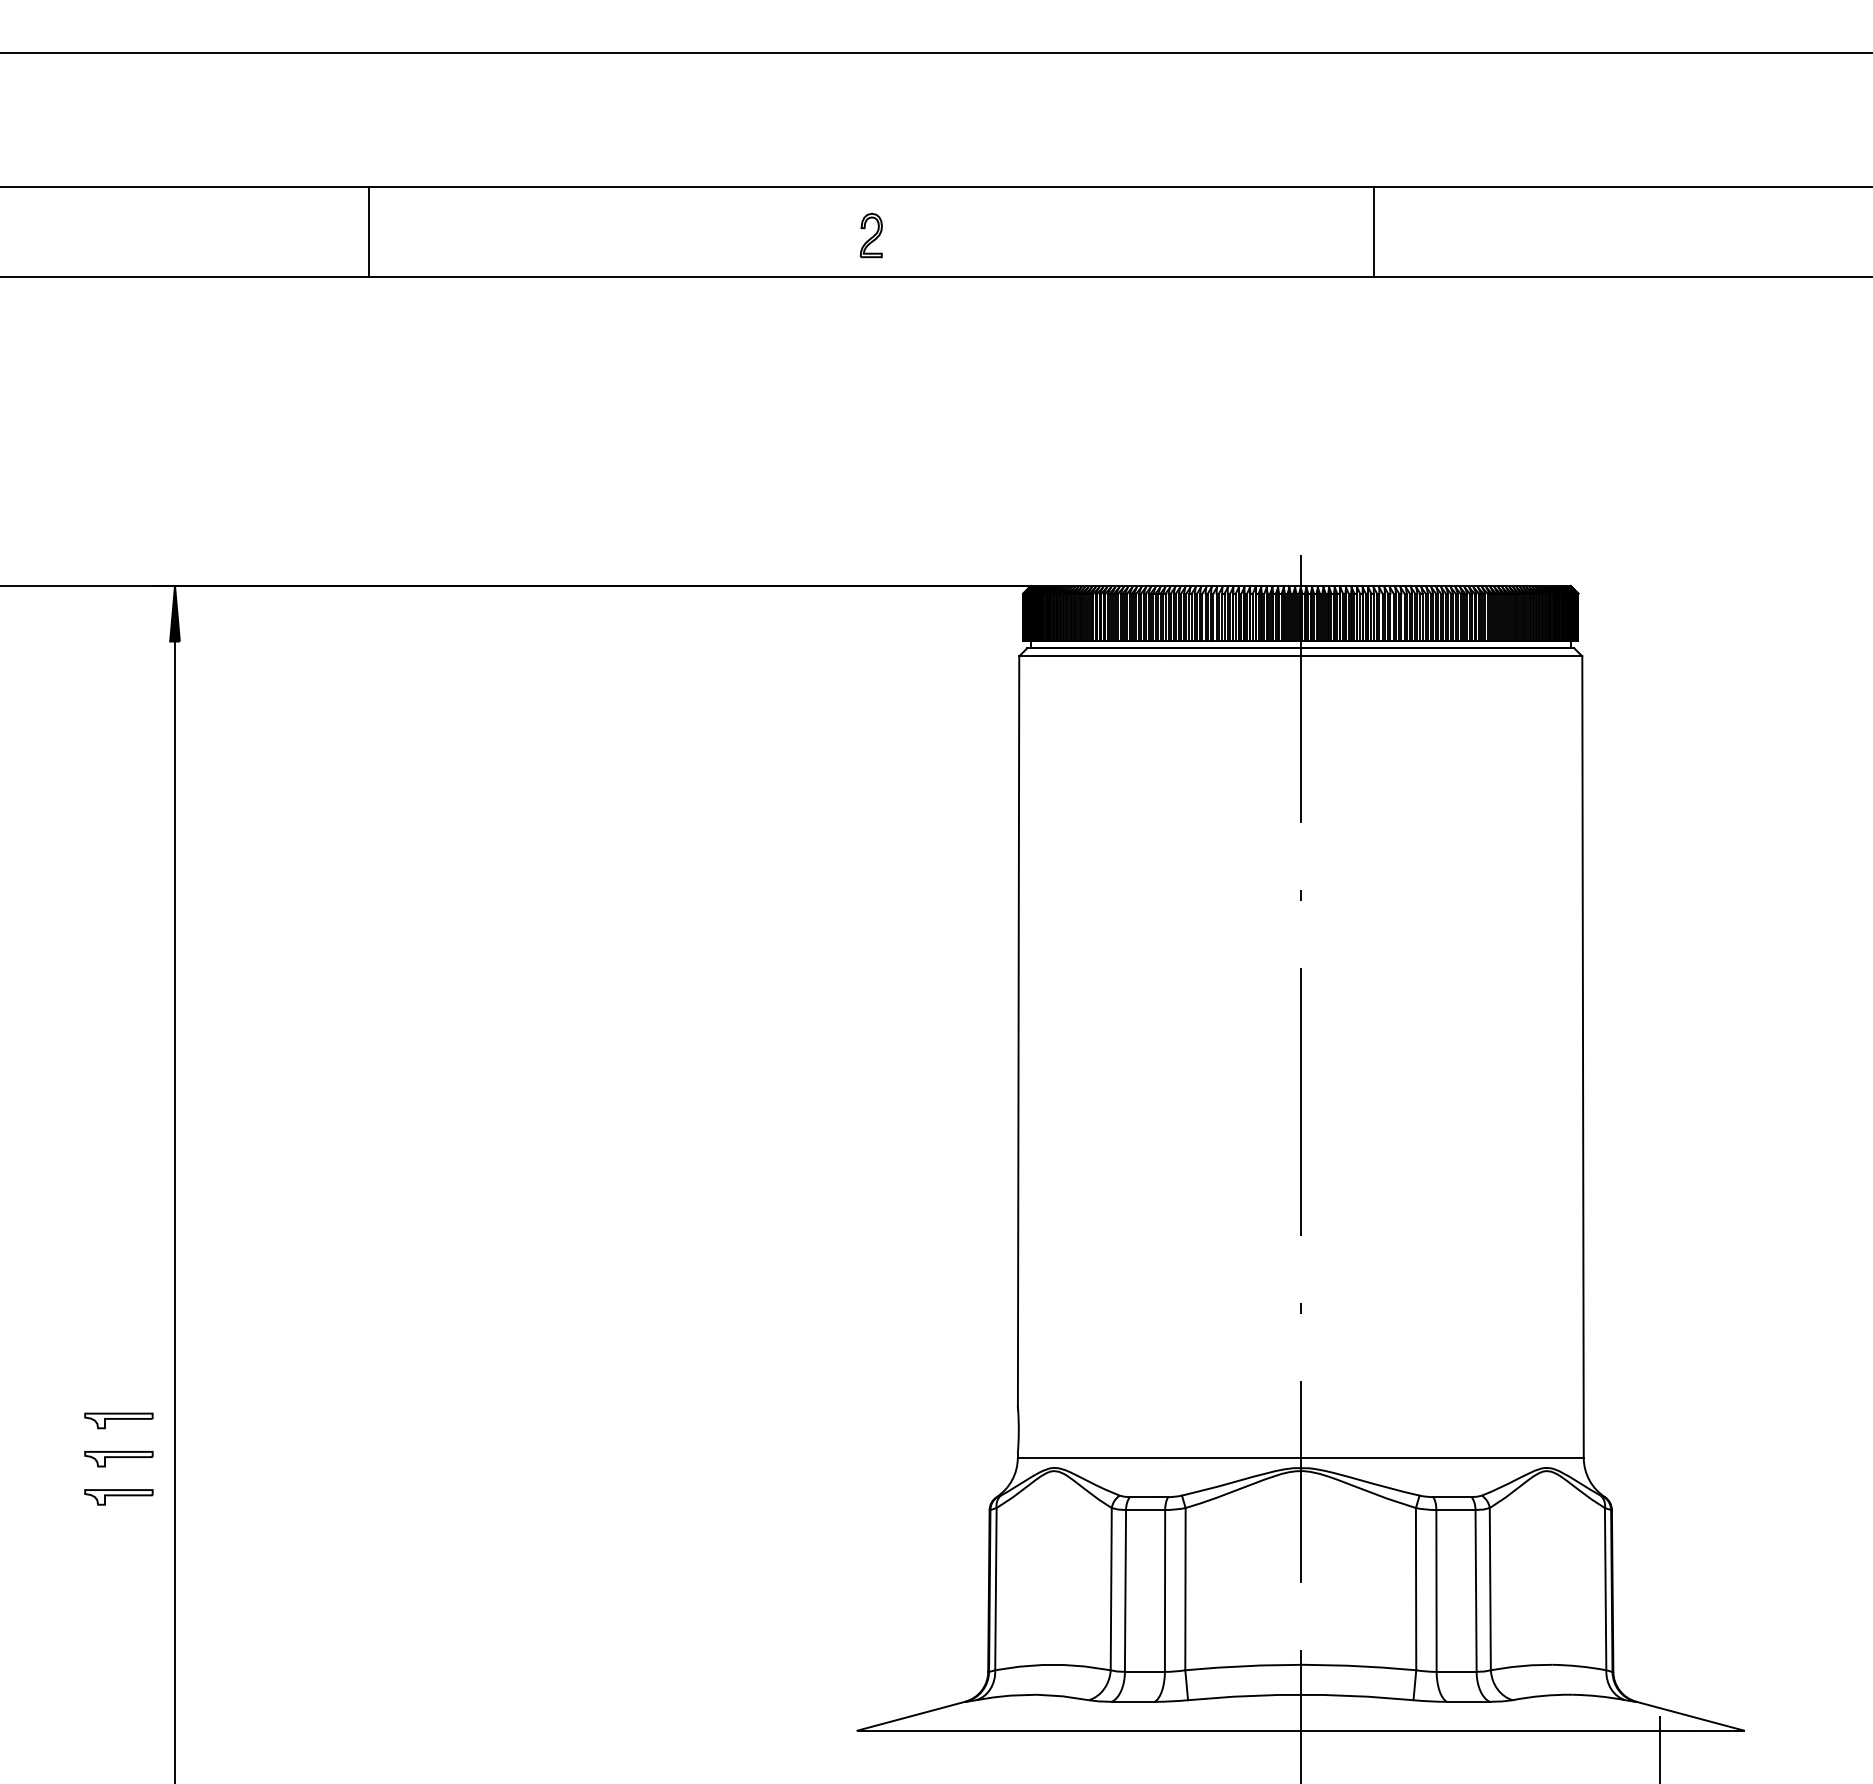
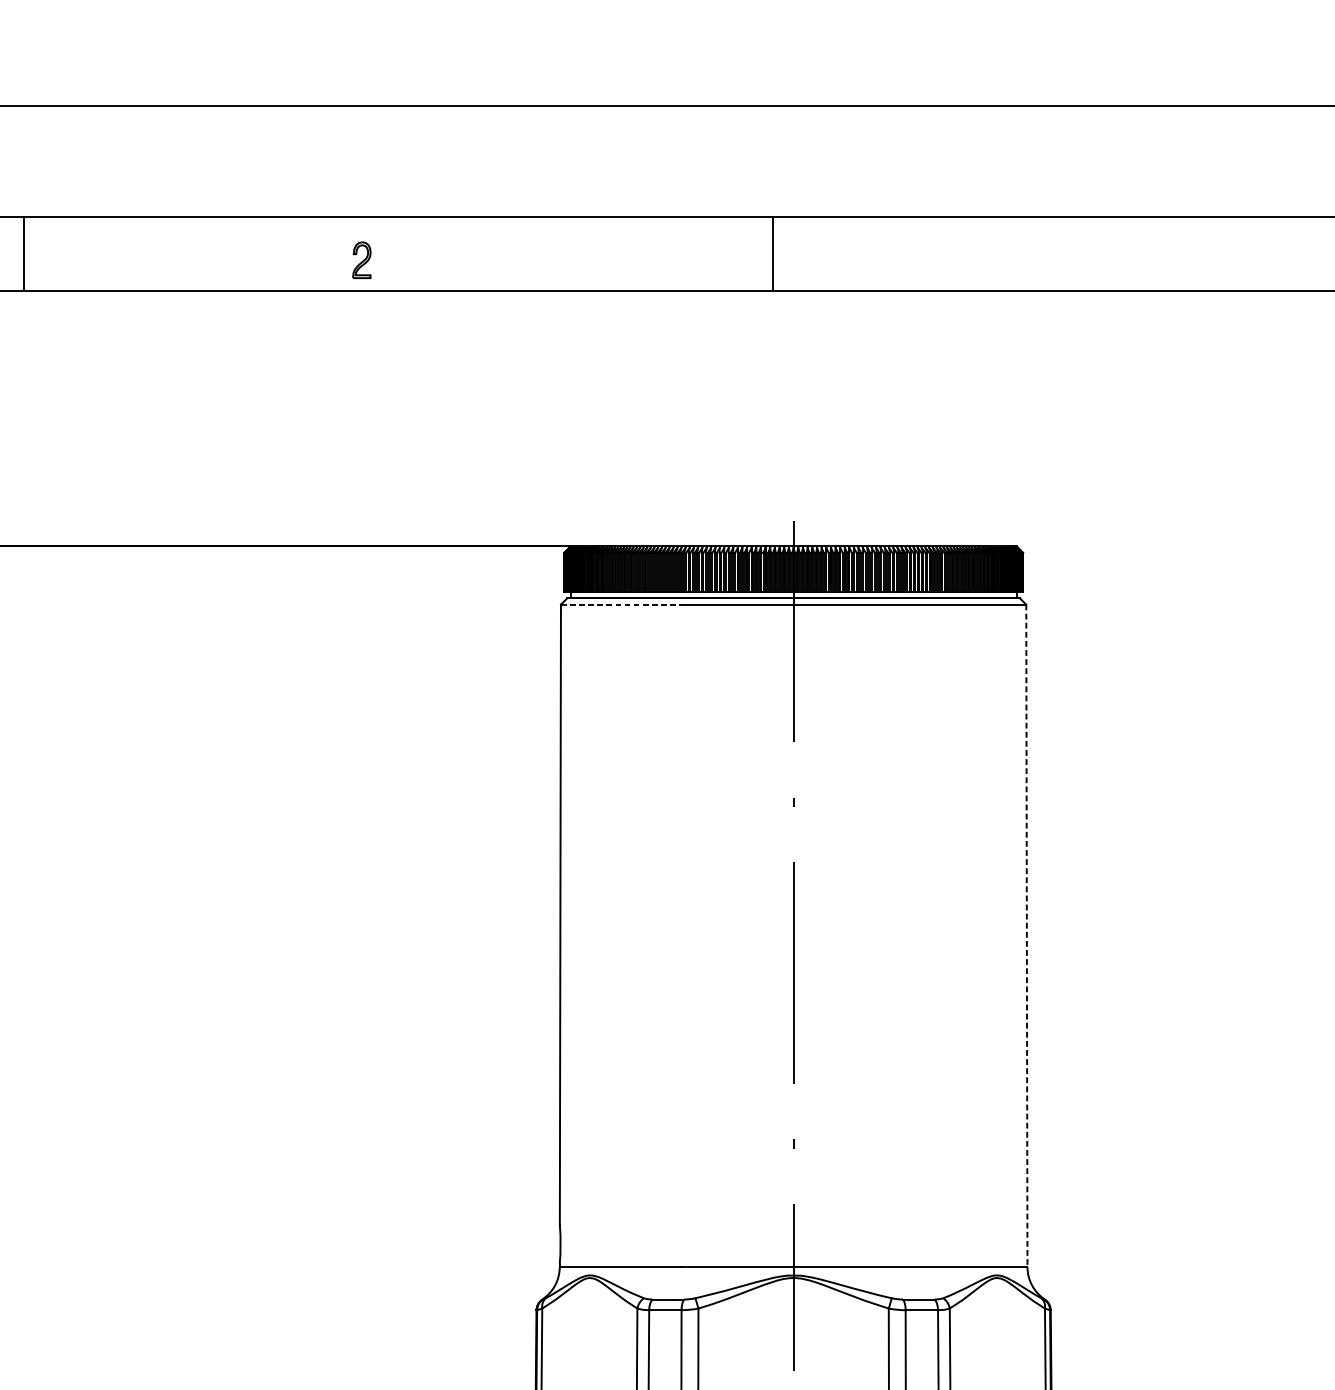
line: (1374, 231) -> (773, 253), moved
part: (870, 235) -> (361, 260), moved
line: (1093, 656) -> (622, 604), solid -> dashed
line: (1583, 1057) -> (1027, 936), solid -> dashed

